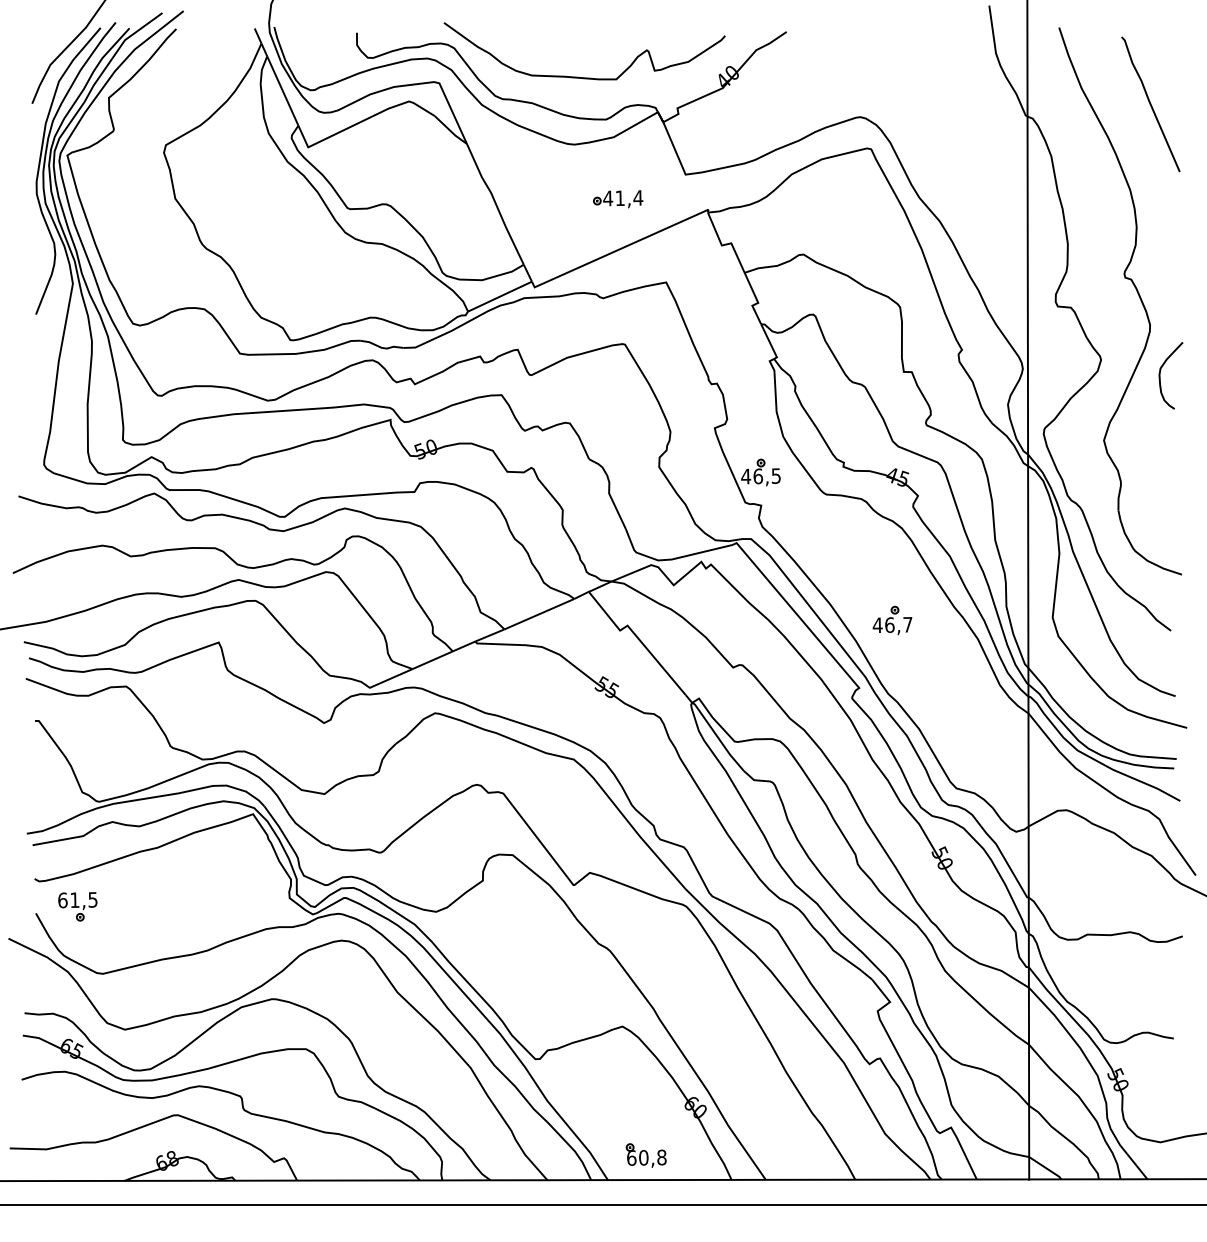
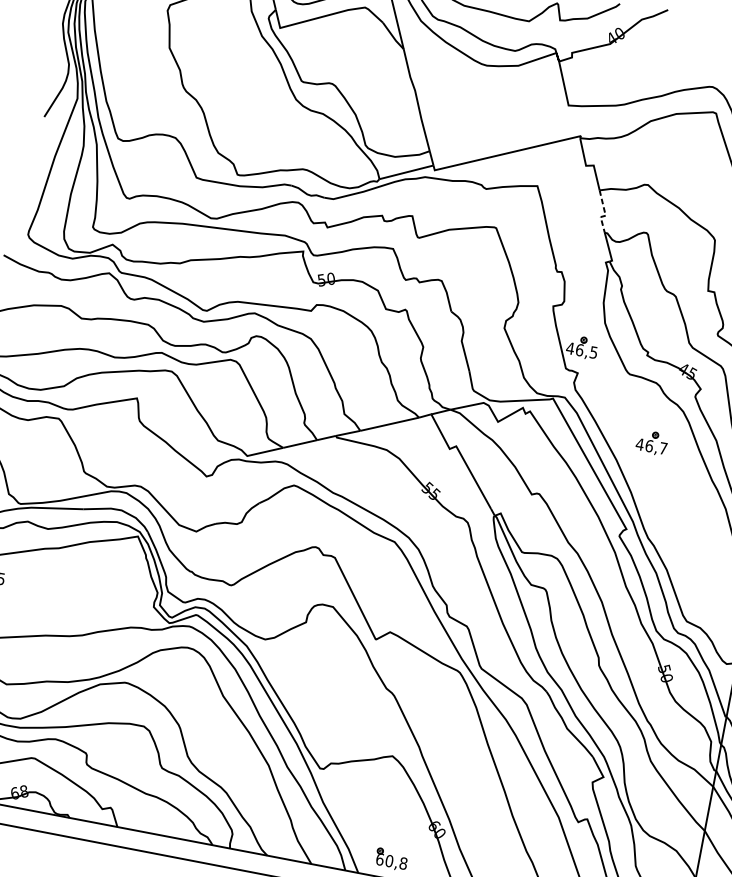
part: (618, 199) -> (512, 114), removed
line: (757, 301) -> (605, 214), solid -> dashed
part: (892, 619) -> (652, 442), moved

